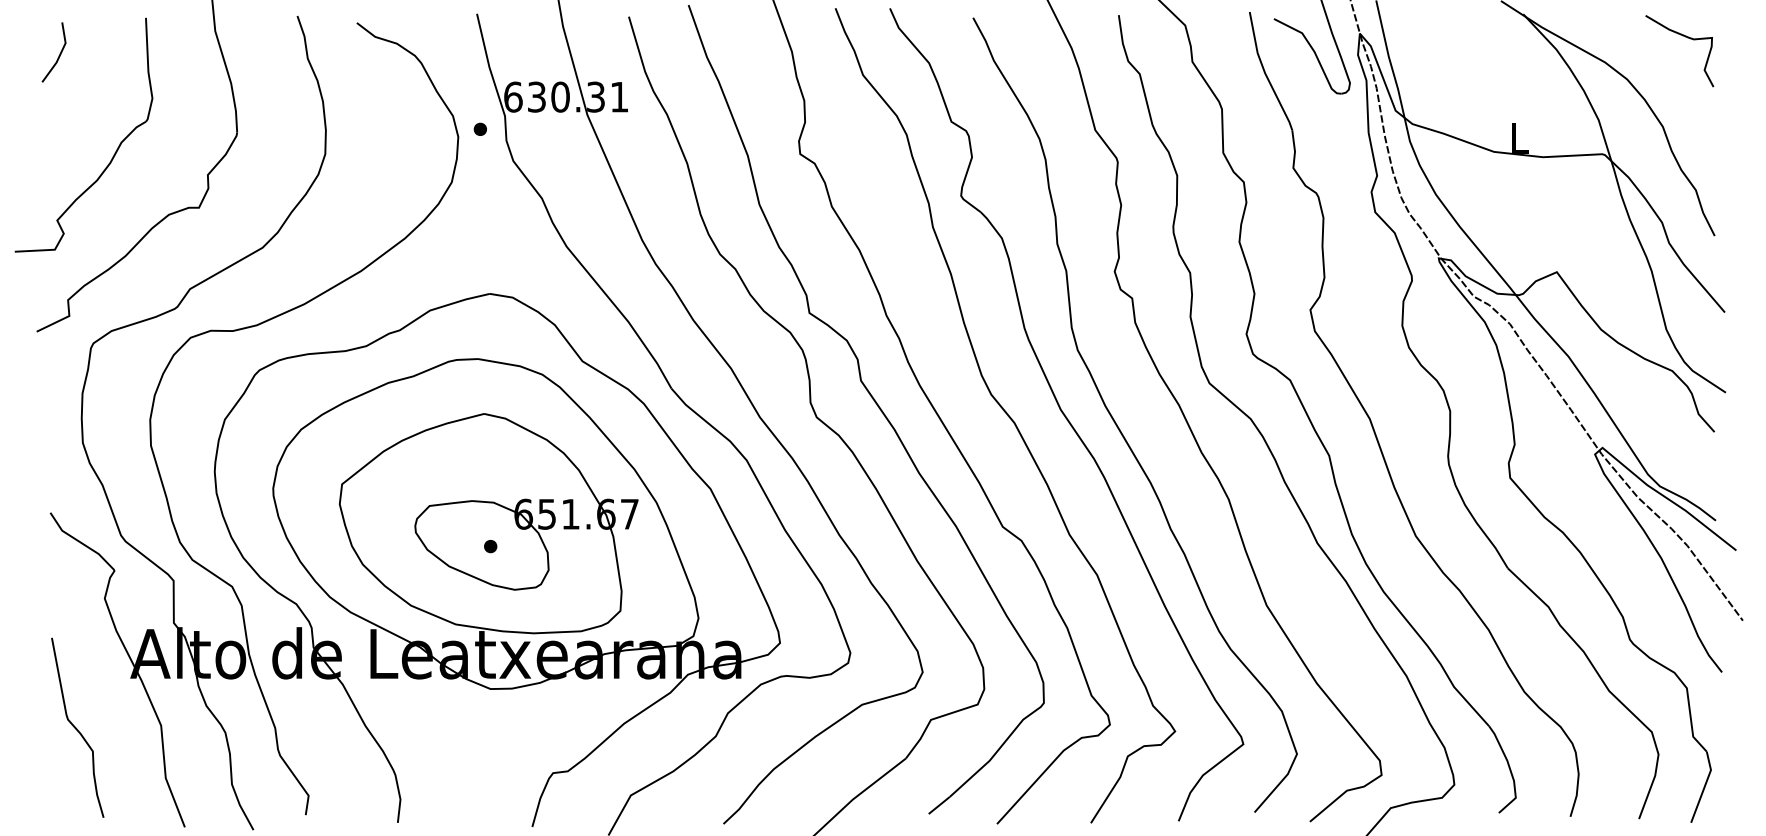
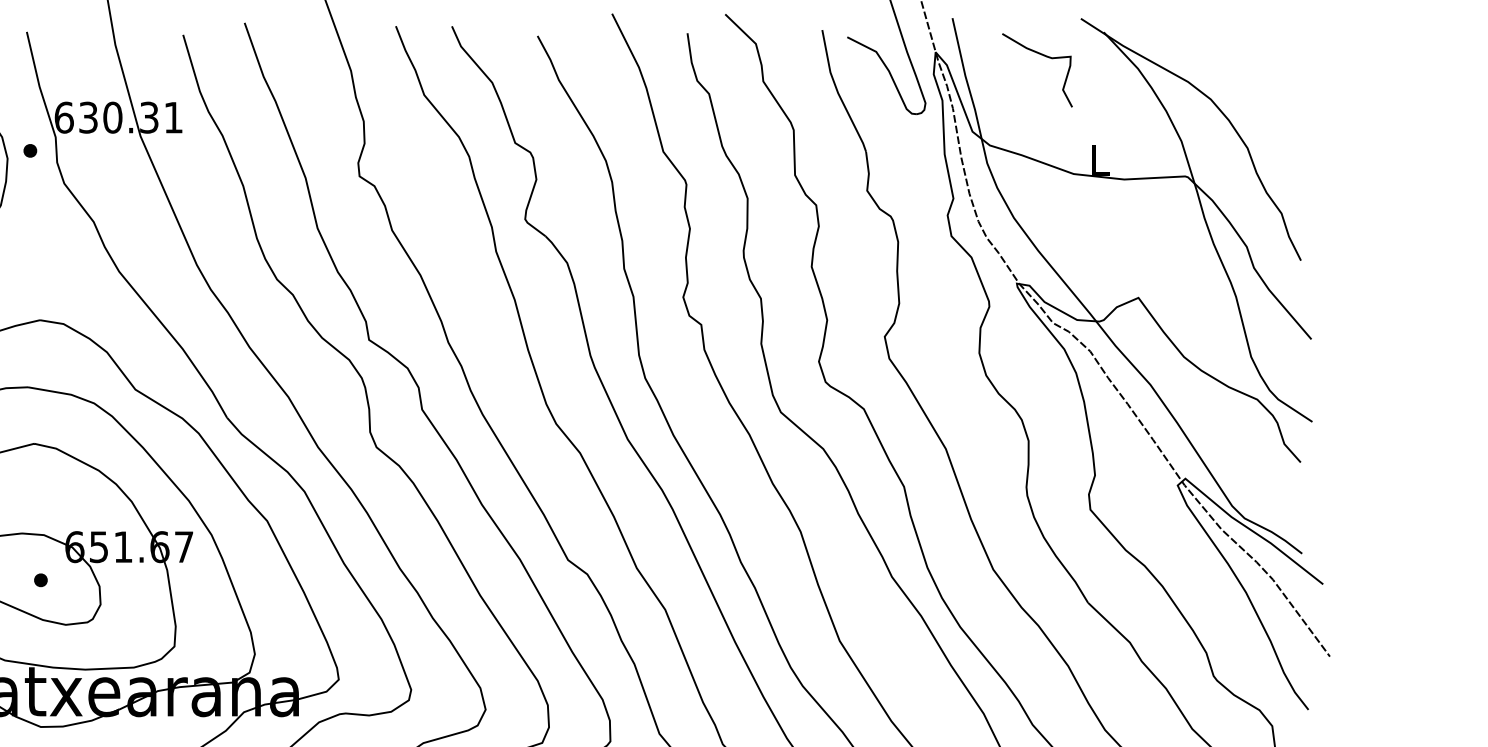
curve: (1685, 37) -> (1043, 56), moved

